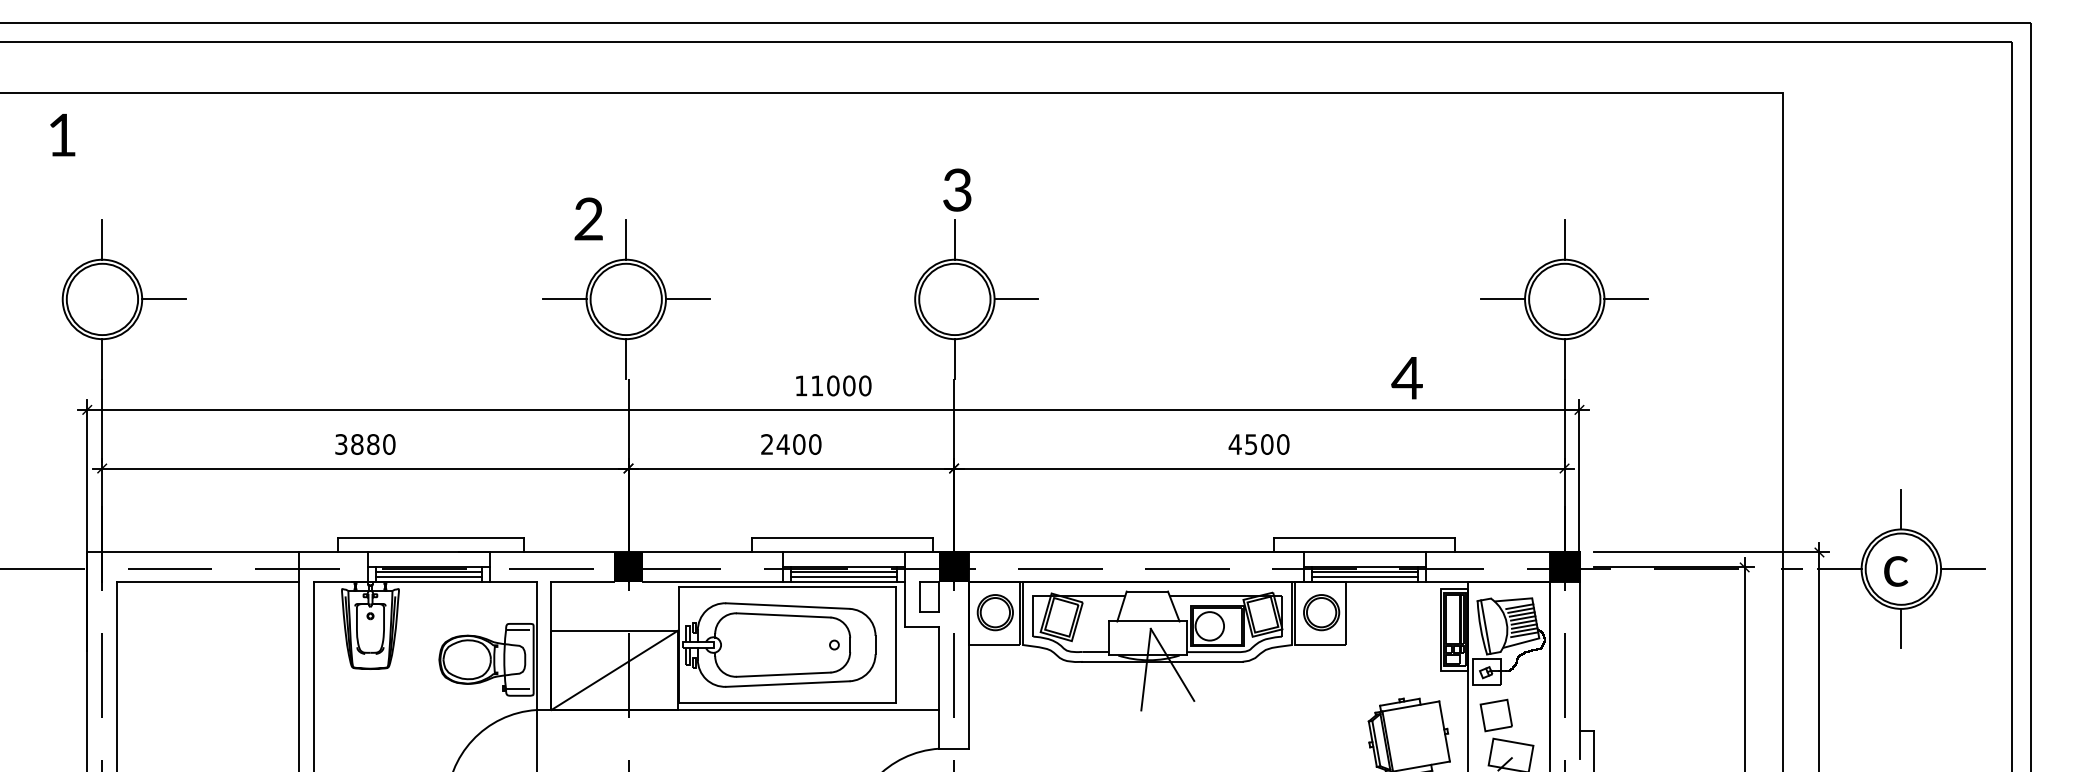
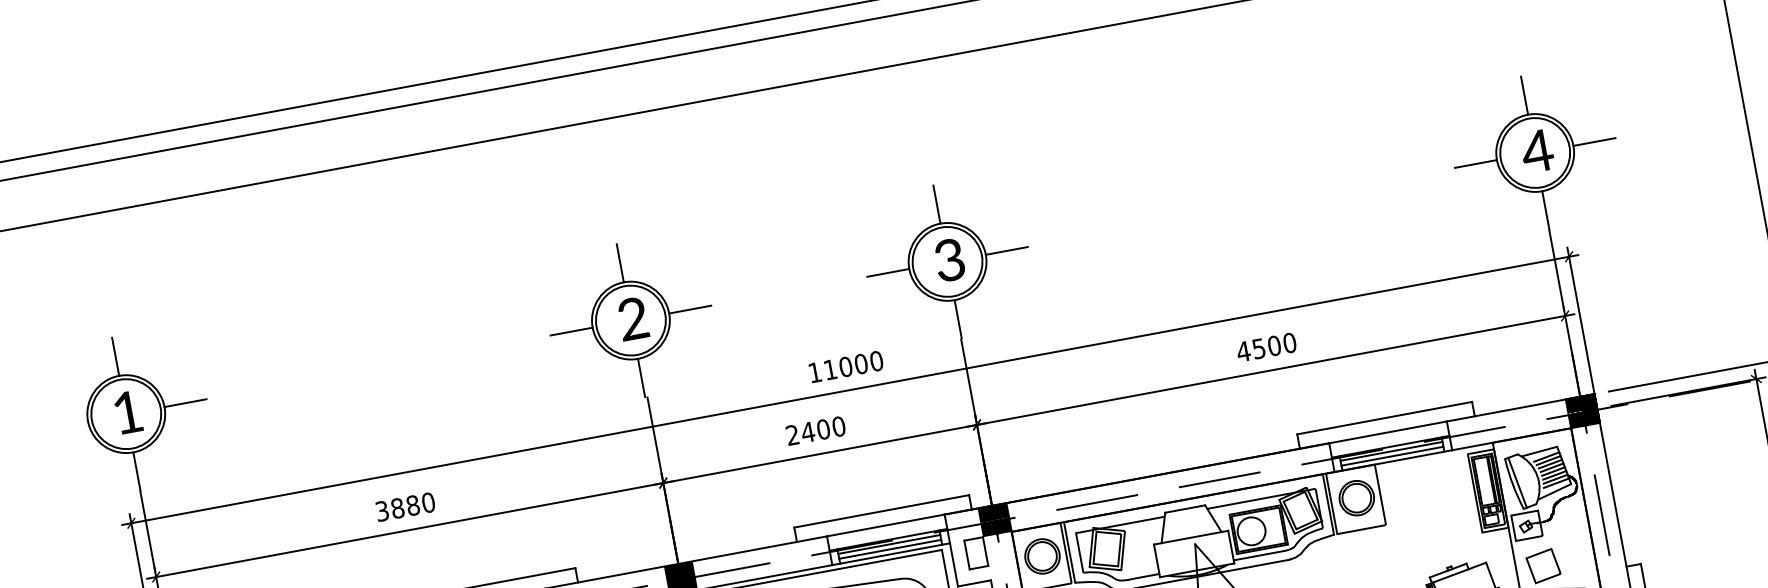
text: (62, 135) -> (128, 412), moved
text: (957, 189) -> (949, 259), moved
text: (588, 218) -> (632, 318), moved
line: (893, 299) -> (888, 272), added
text: (1406, 378) -> (1536, 151), moved

